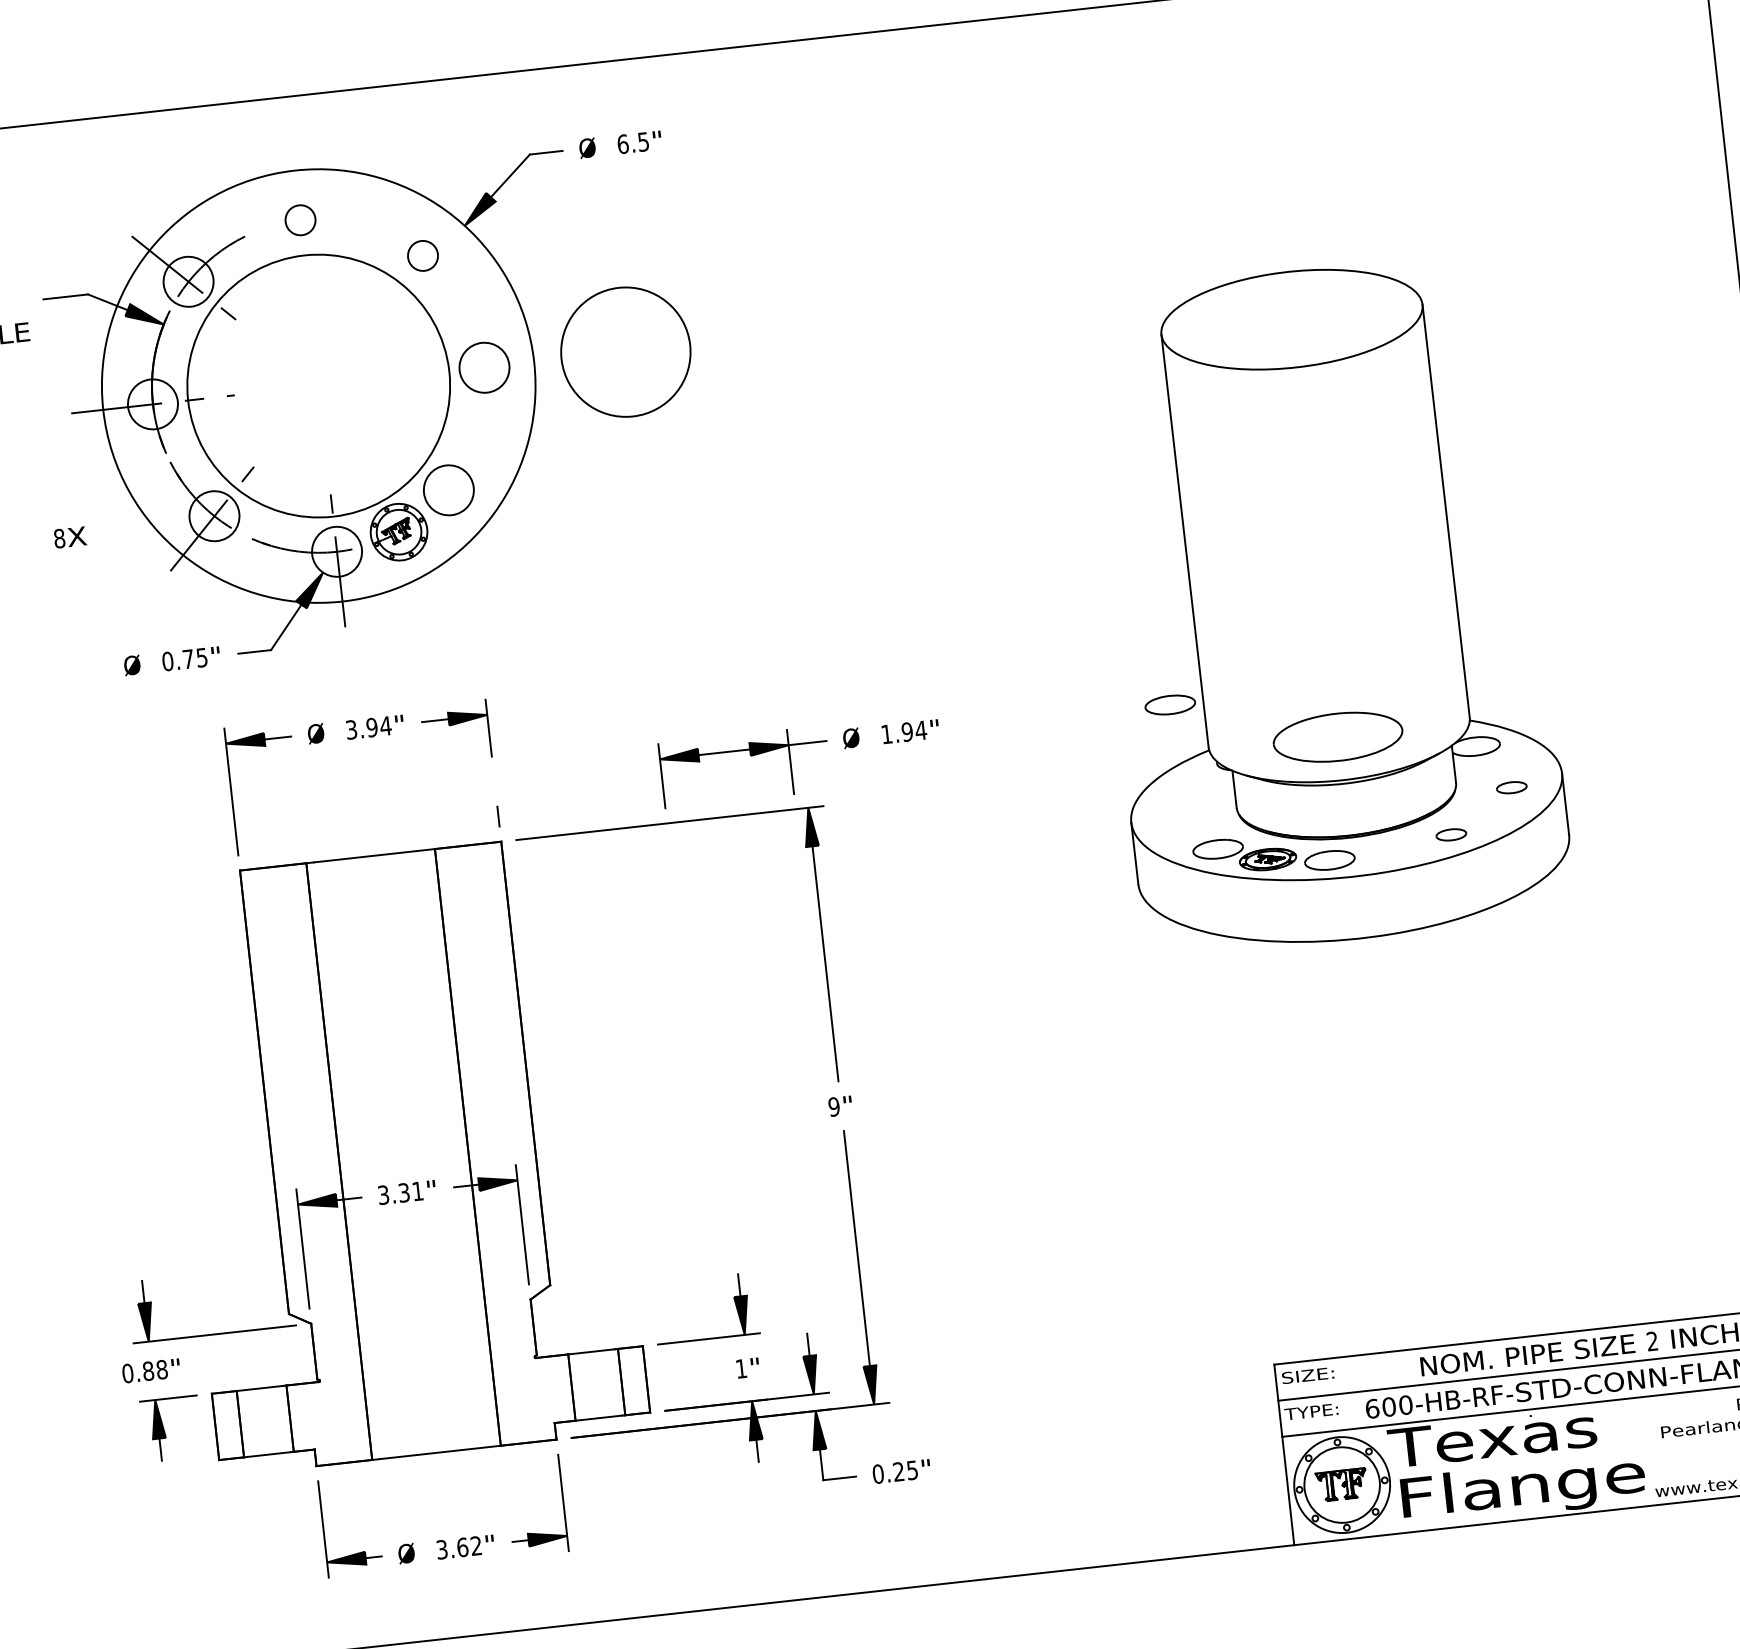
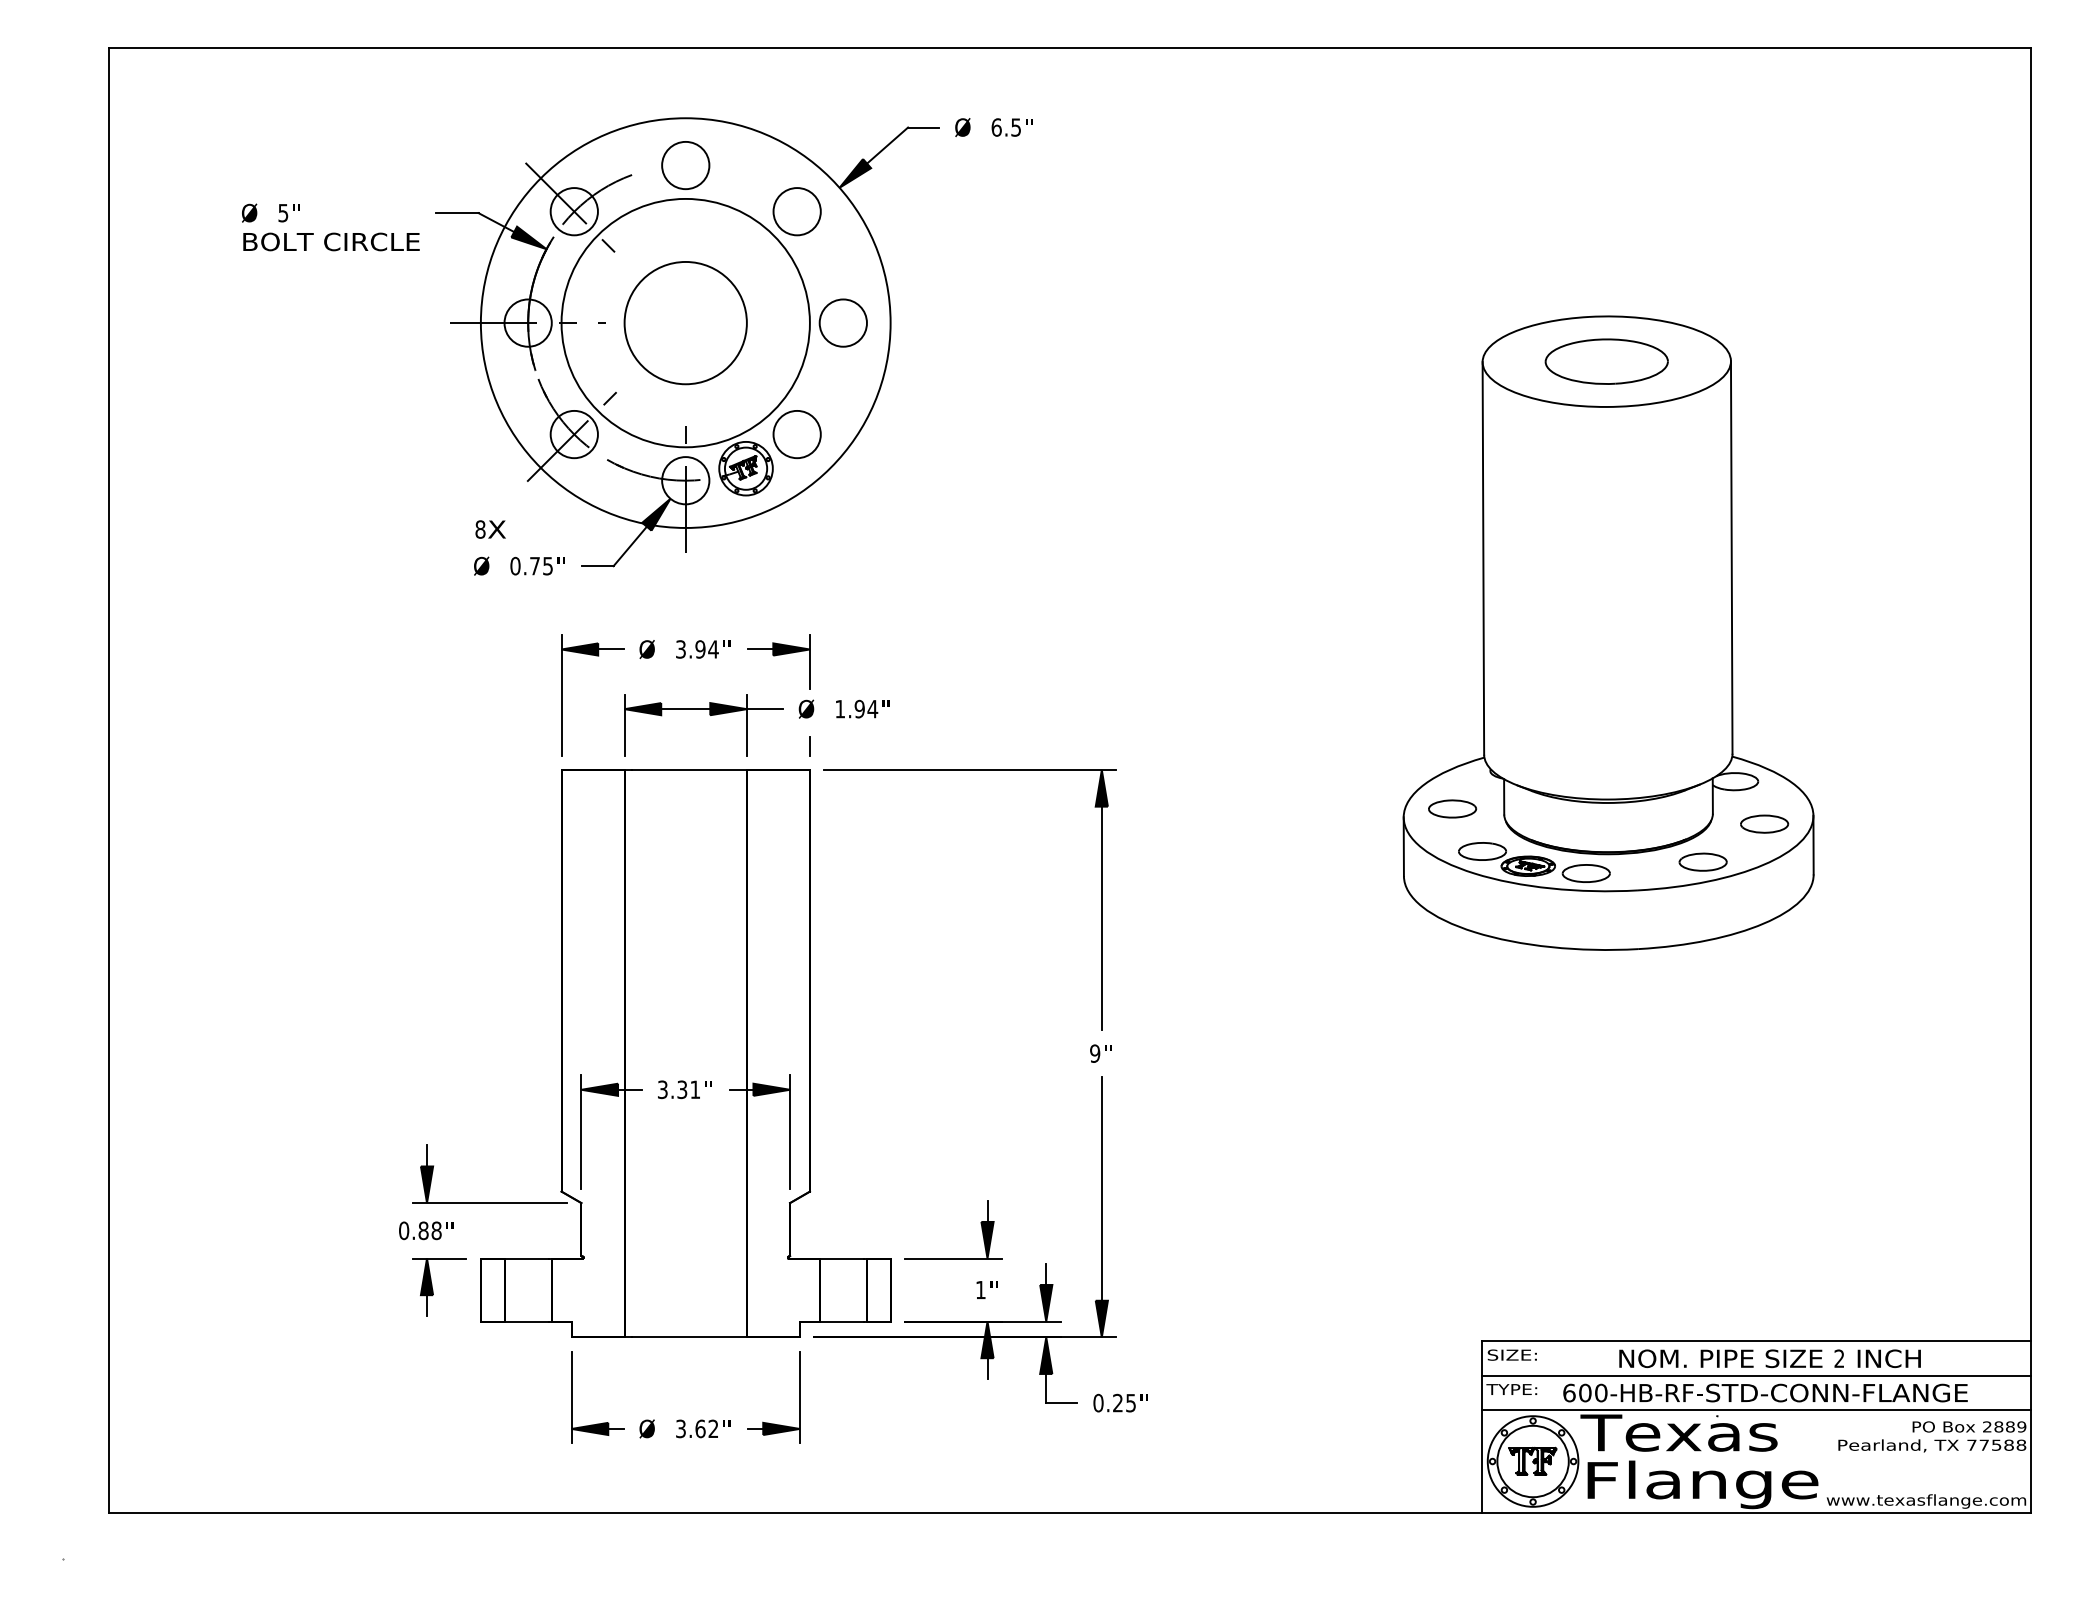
circle: (300, 220) -> (685, 165), size x1.67
circle: (422, 255) -> (796, 211), size x1.67
circle: (625, 352) -> (685, 323), moved
text: (70, 537) -> (490, 529), moved
part: (1170, 704) -> (1452, 808), moved
part: (1337, 737) -> (1606, 361), moved
part: (791, 762) -> (747, 725), moved
part: (1511, 787) -> (1764, 823), size x1.67
part: (1450, 834) -> (1702, 861), size x1.67

